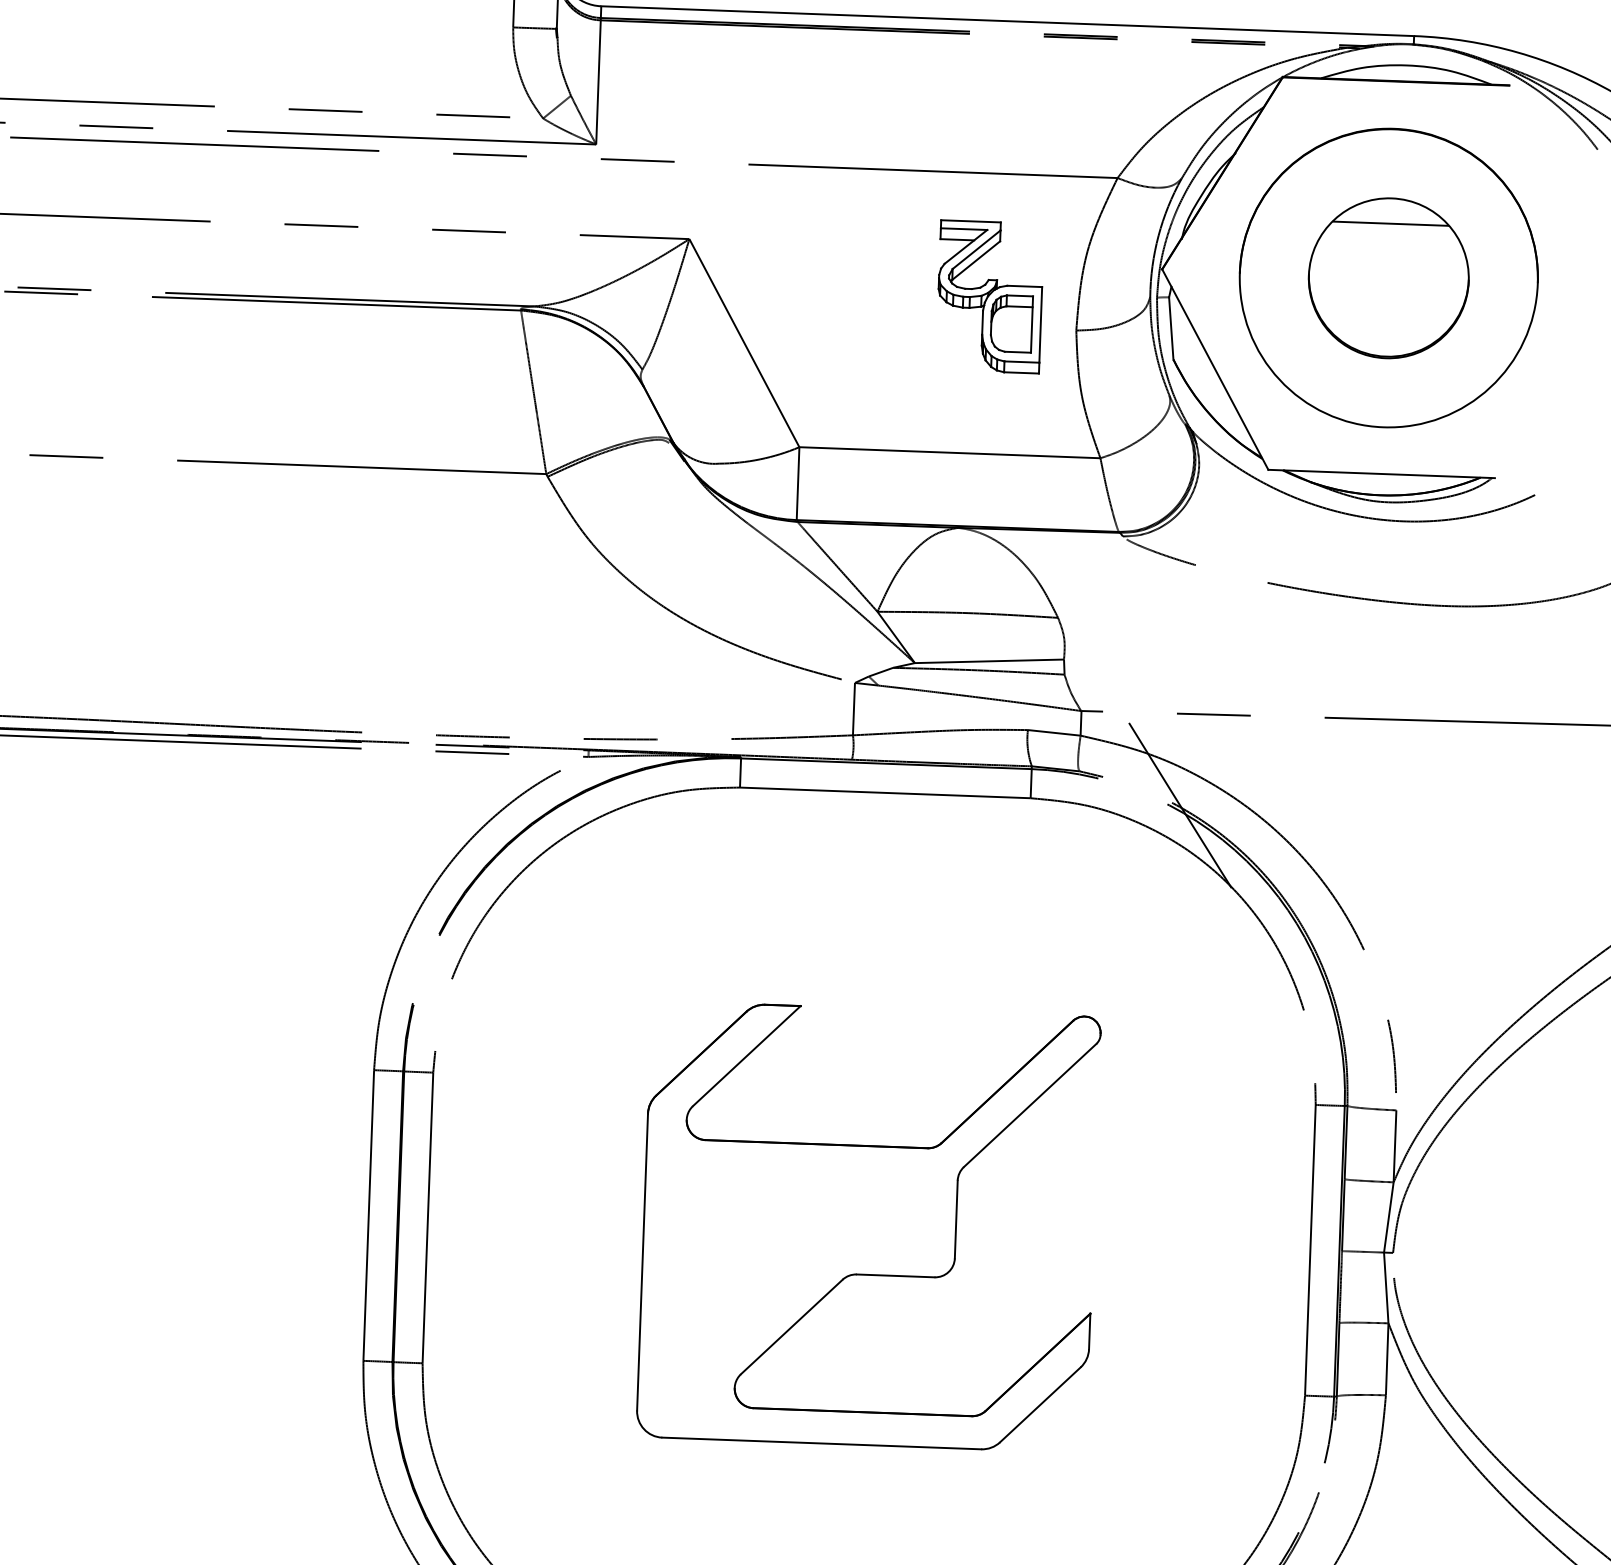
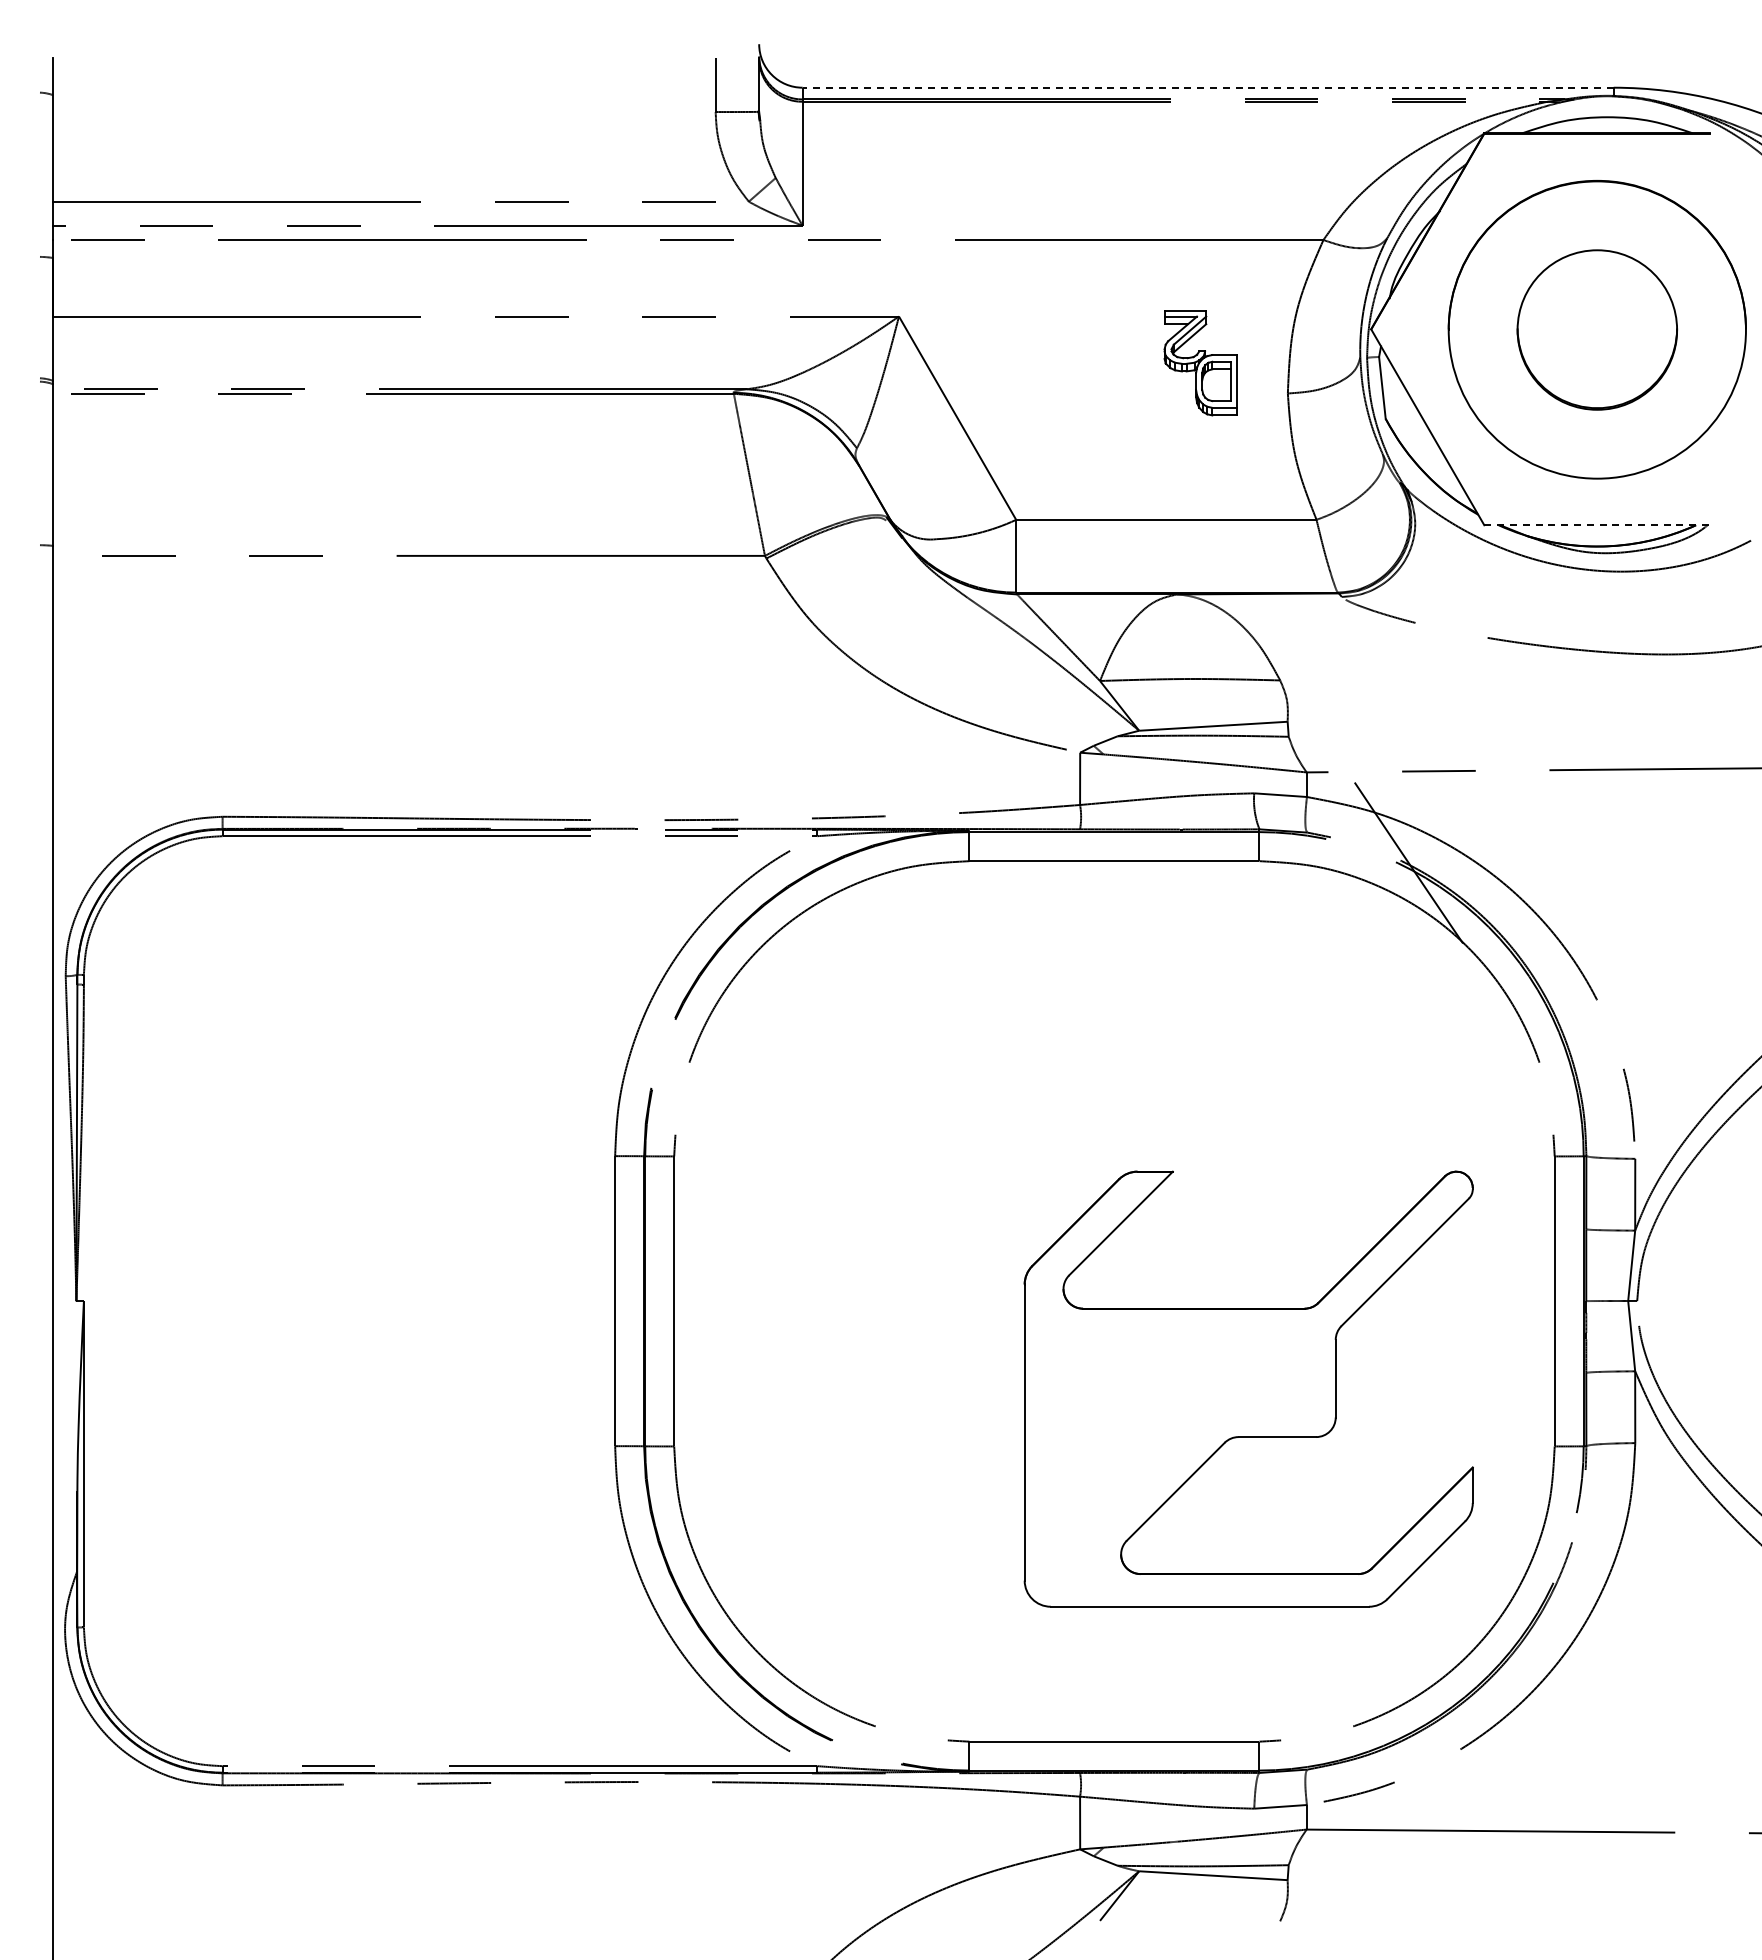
line: (1008, 20) -> (1208, 87), solid -> dashed
line: (1390, 223) -> (1597, 275), removed
part: (989, 297) -> (1200, 363), size x0.7
line: (1381, 474) -> (1597, 525), solid -> dashed
part: (868, 1226) -> (1248, 1388), moved

